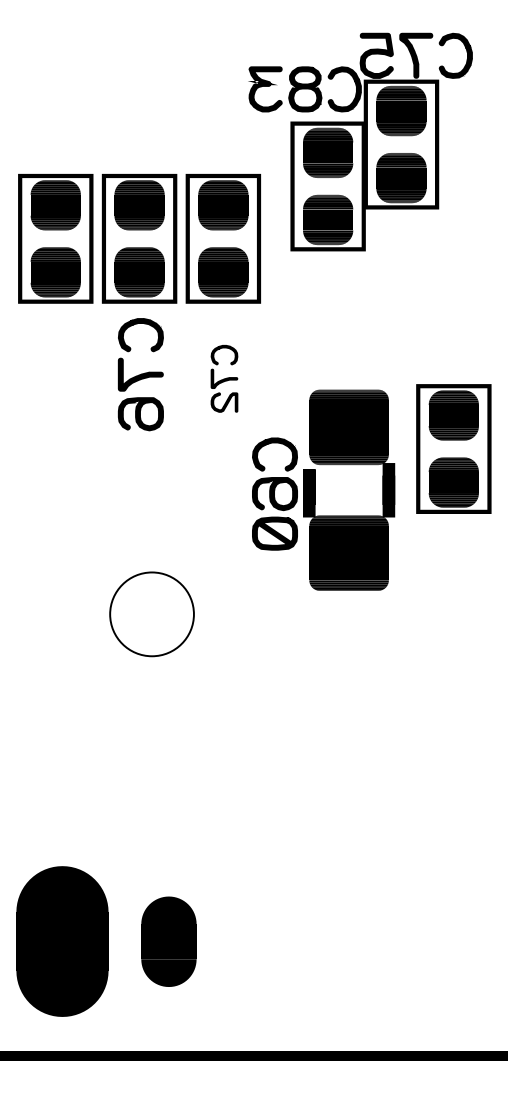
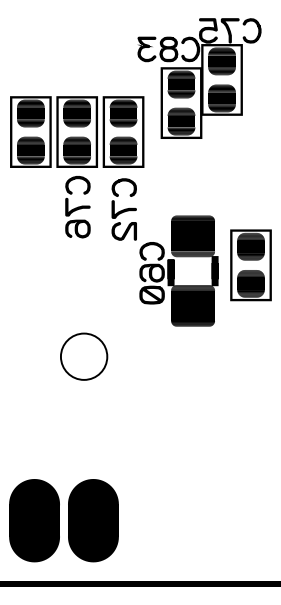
part: (223, 378) -> (123, 209), size x1.67
part: (452, 449) -> (250, 265), moved
part: (152, 613) -> (84, 356), moved
part: (169, 941) -> (93, 520), size x1.67

